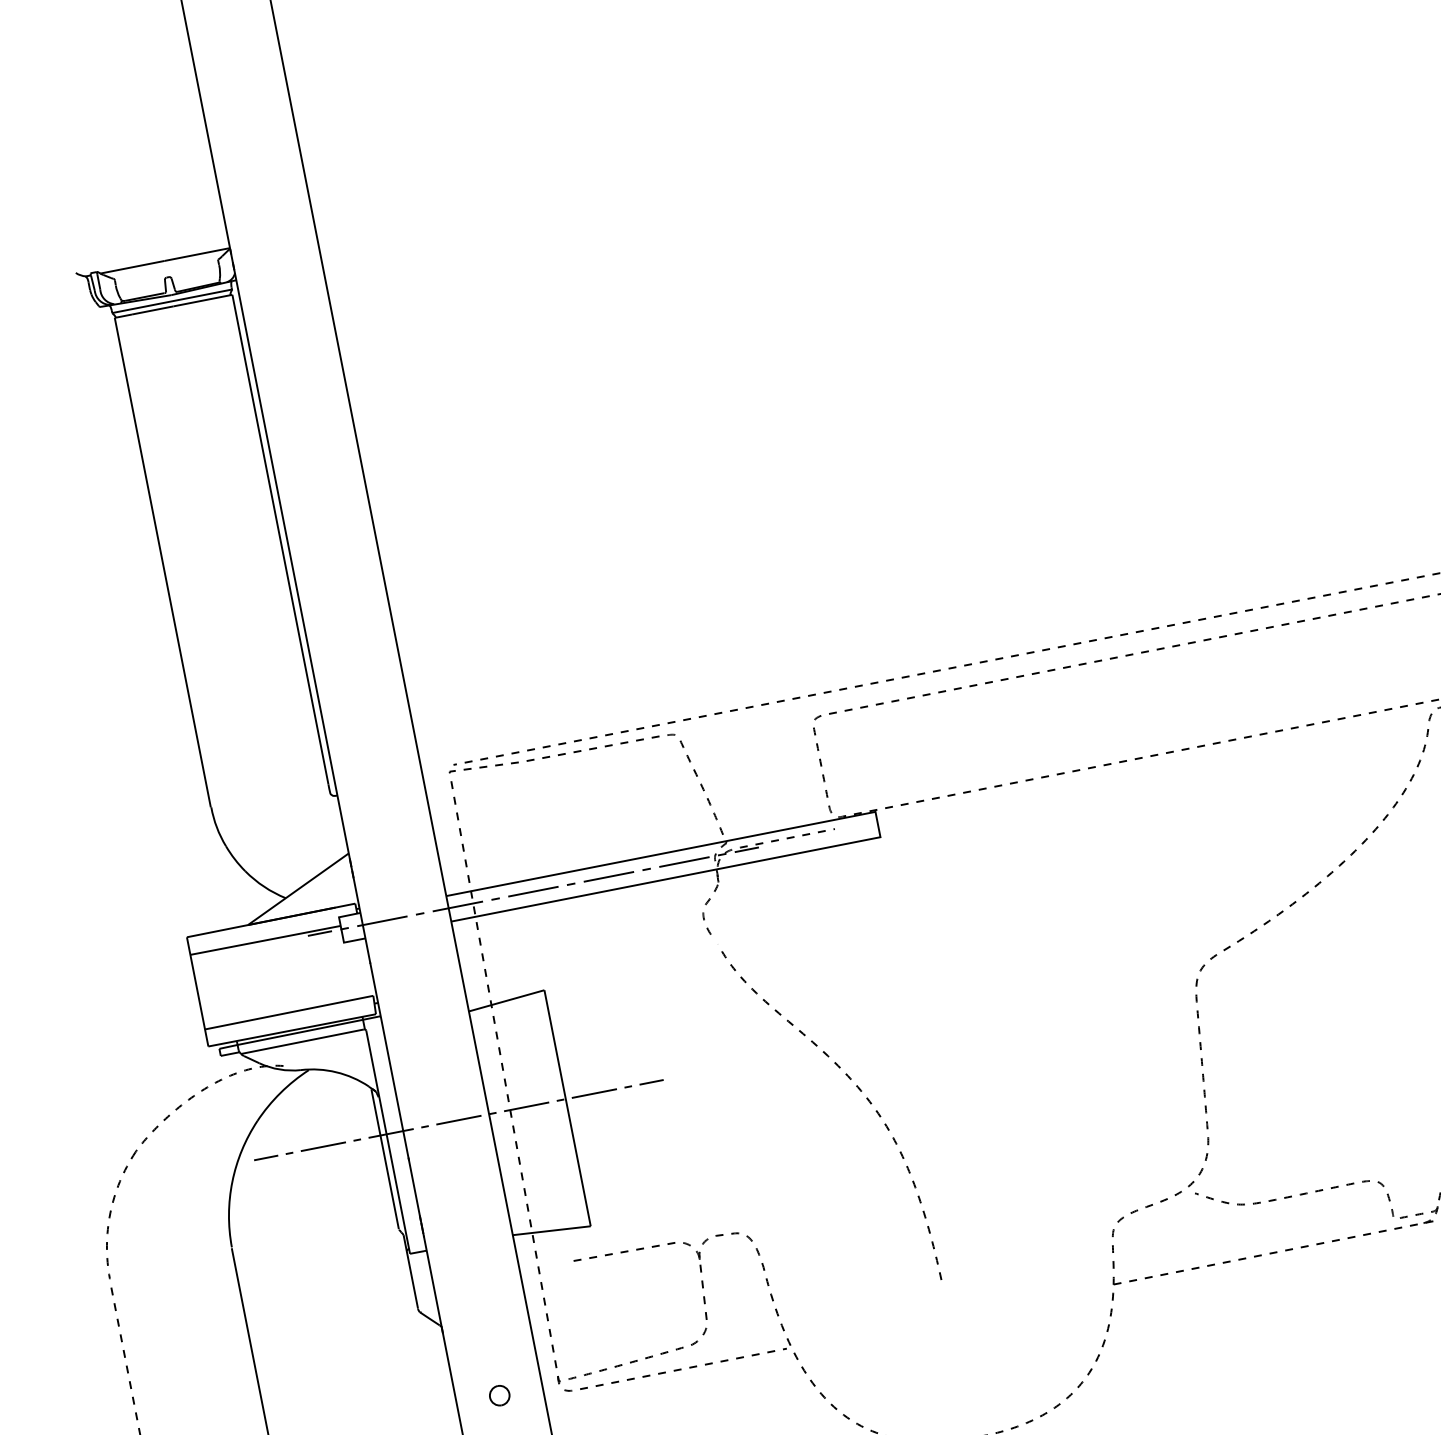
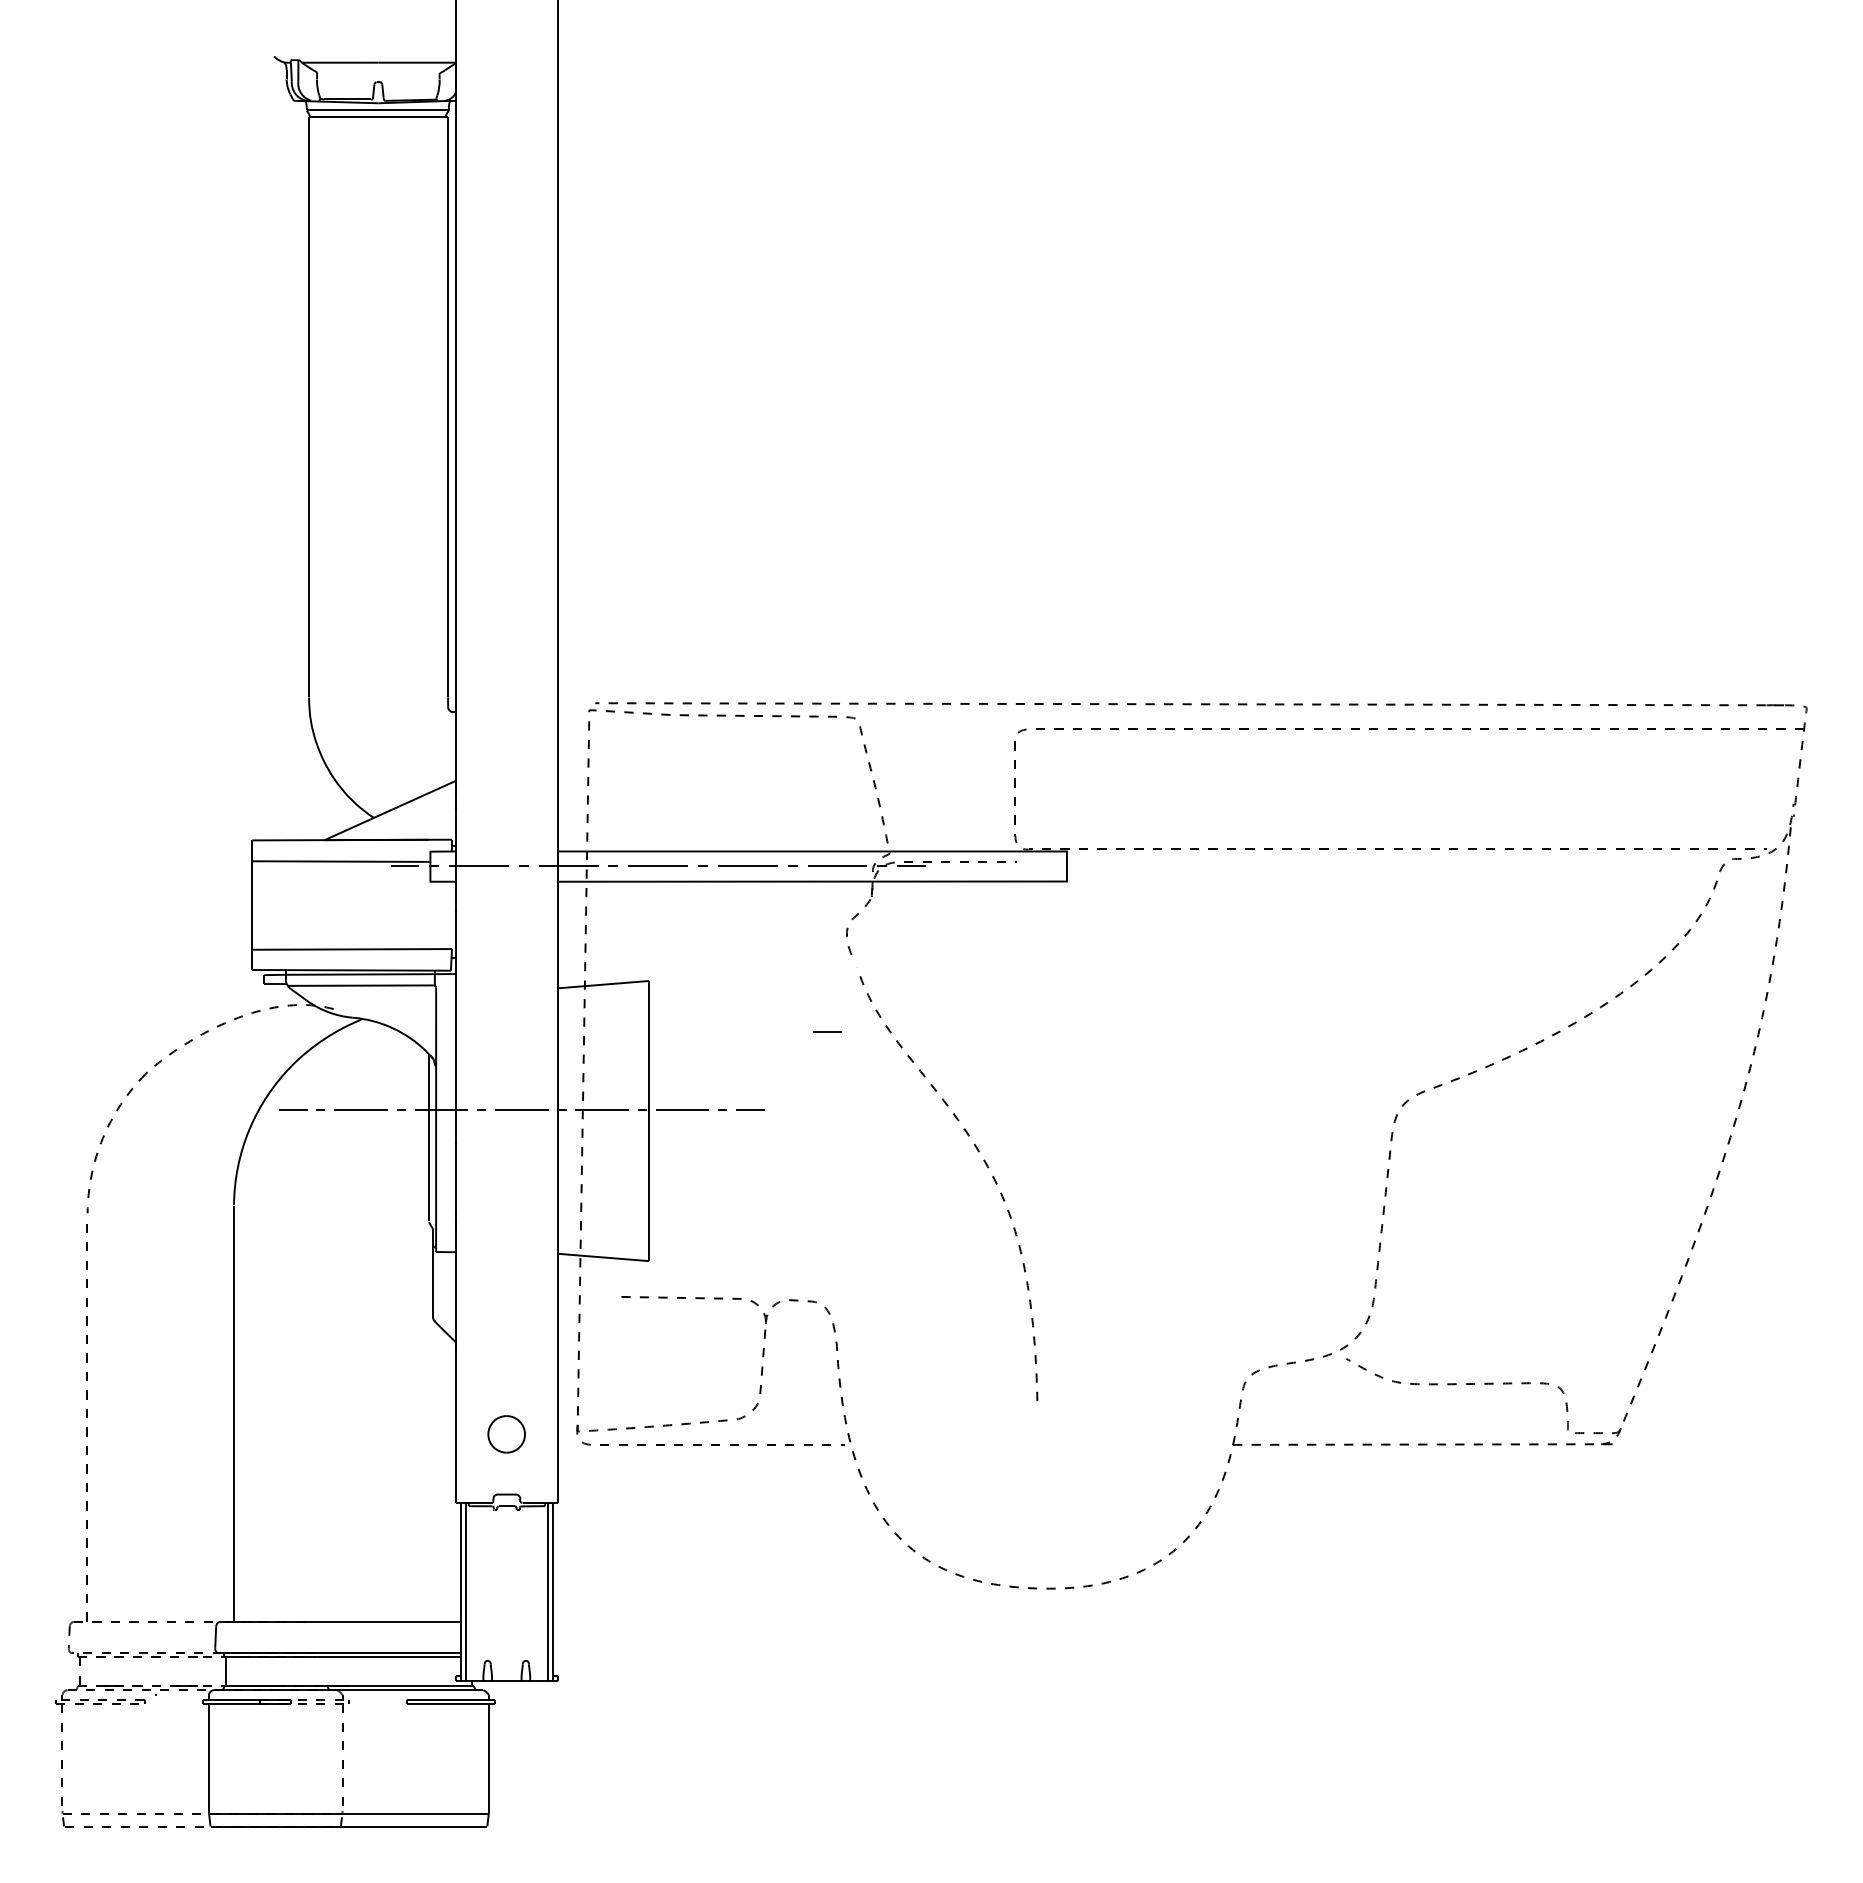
line: (703, 1003) -> (827, 1031), added
part: (499, 1395) -> (506, 1433), size x1.6

